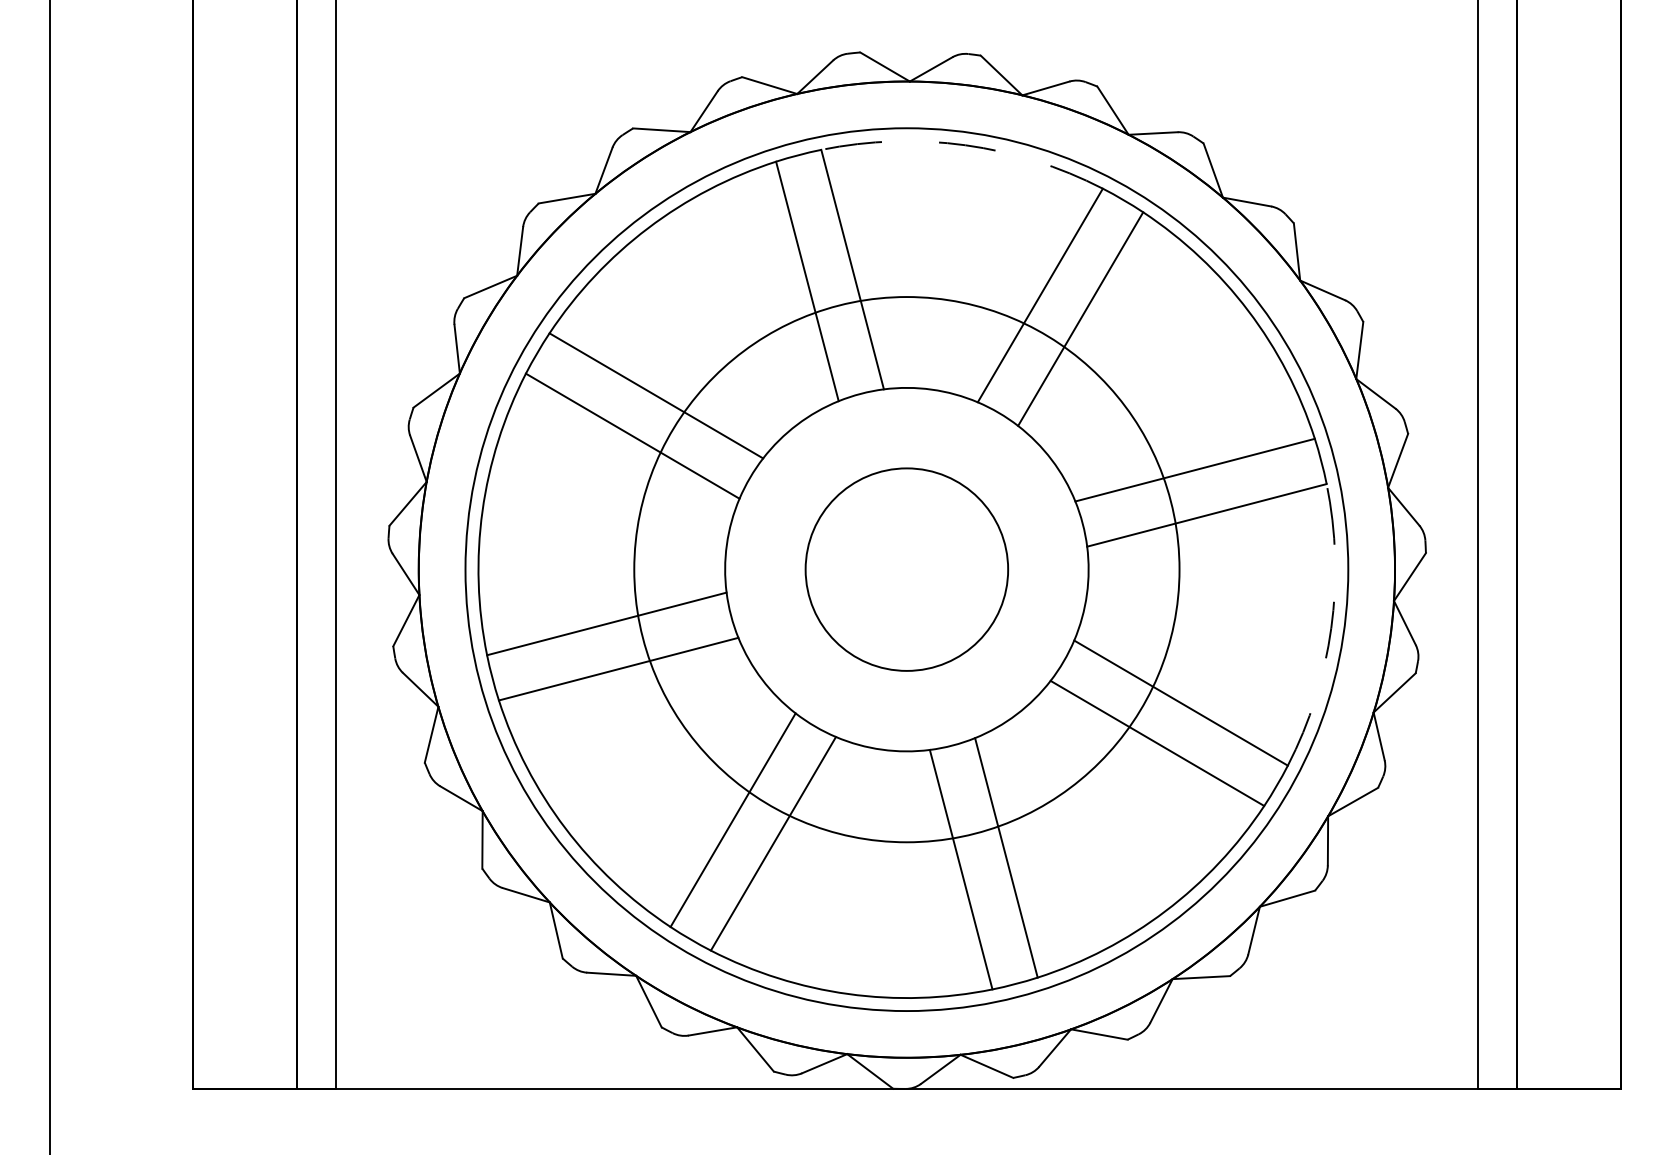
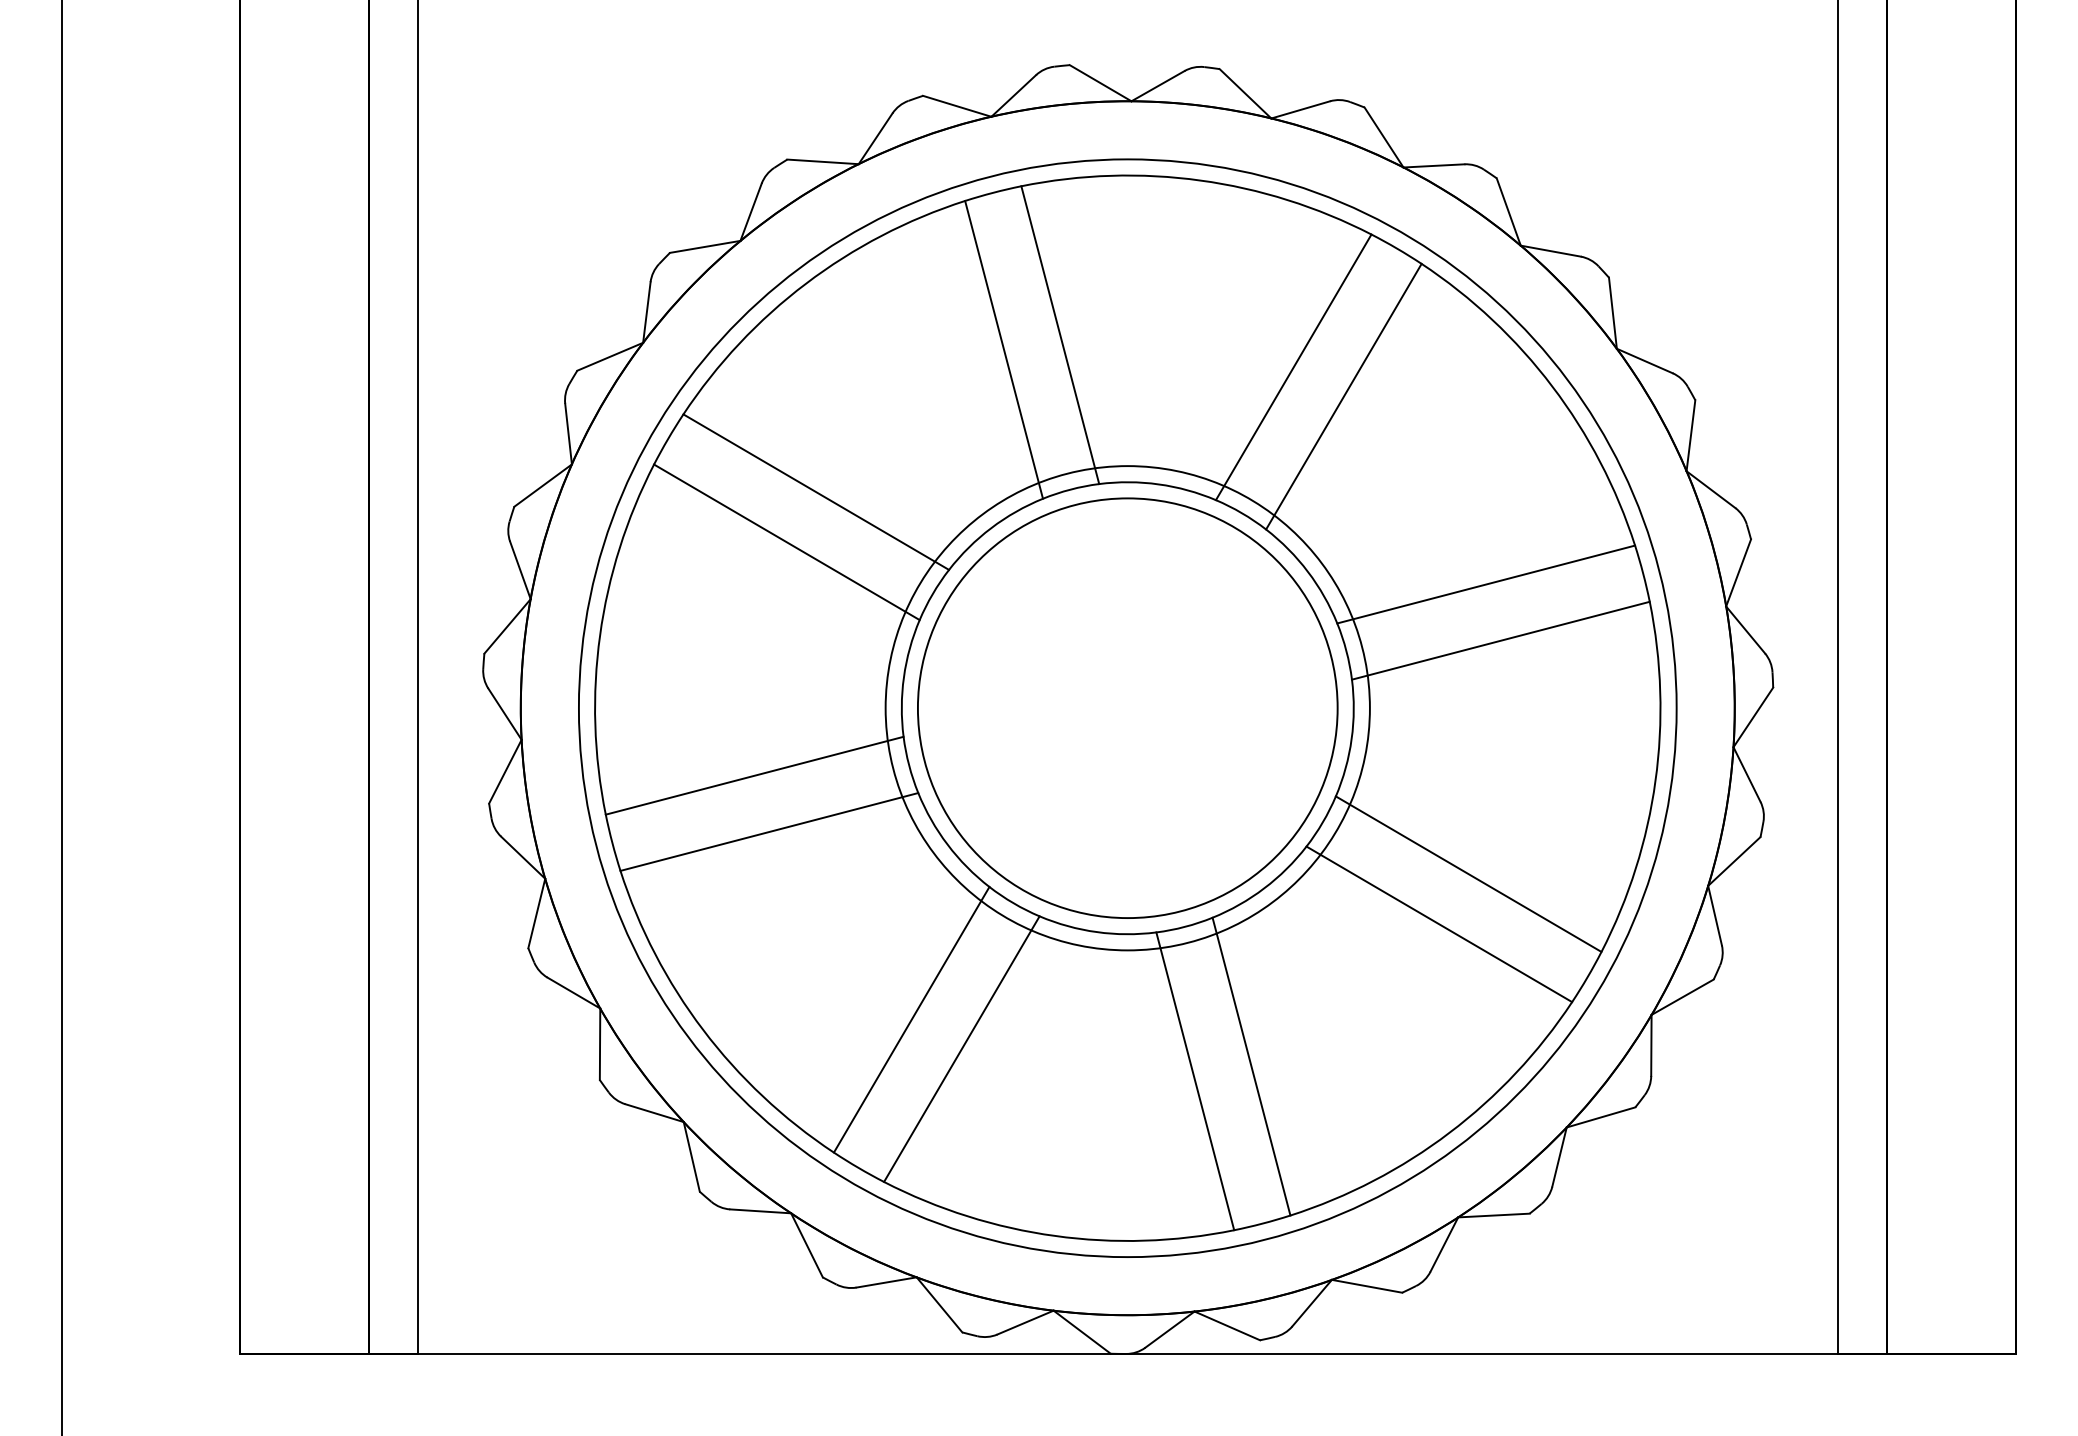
arc: (965, 145) -> (1200, 180), dashed -> solid
circle: (906, 569) -> (1127, 708), size x0.71
circle: (906, 569) -> (1127, 708), size x1.67
arc: (1331, 628) -> (1655, 781), dashed -> solid

